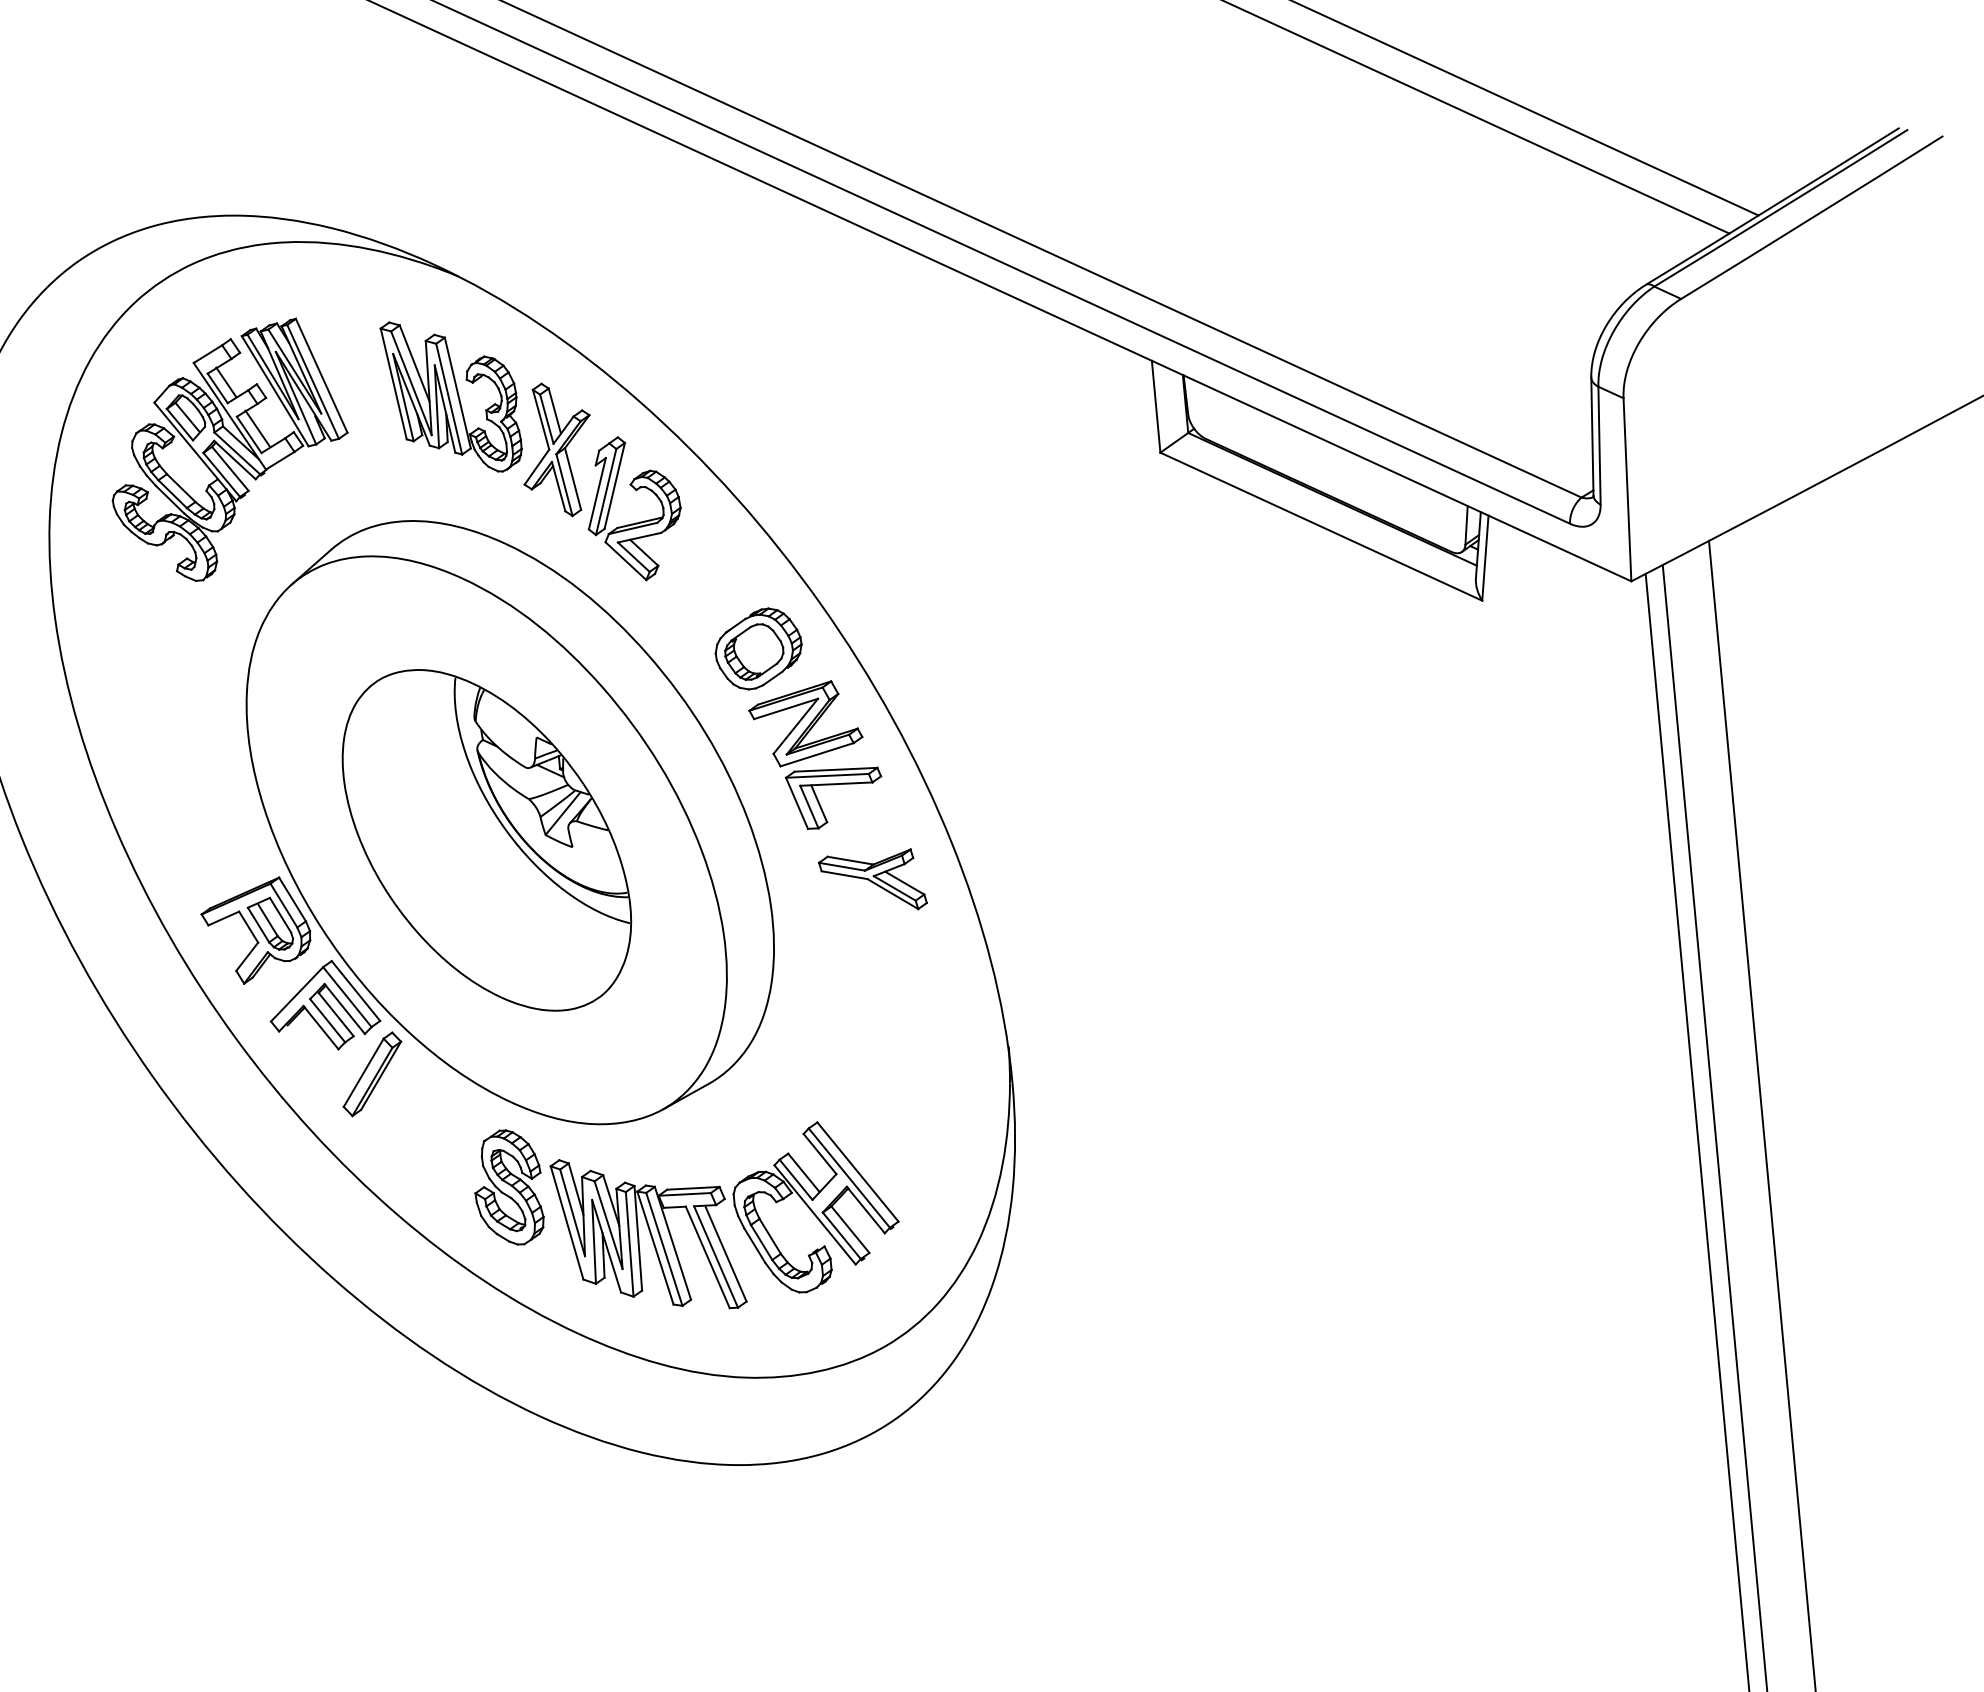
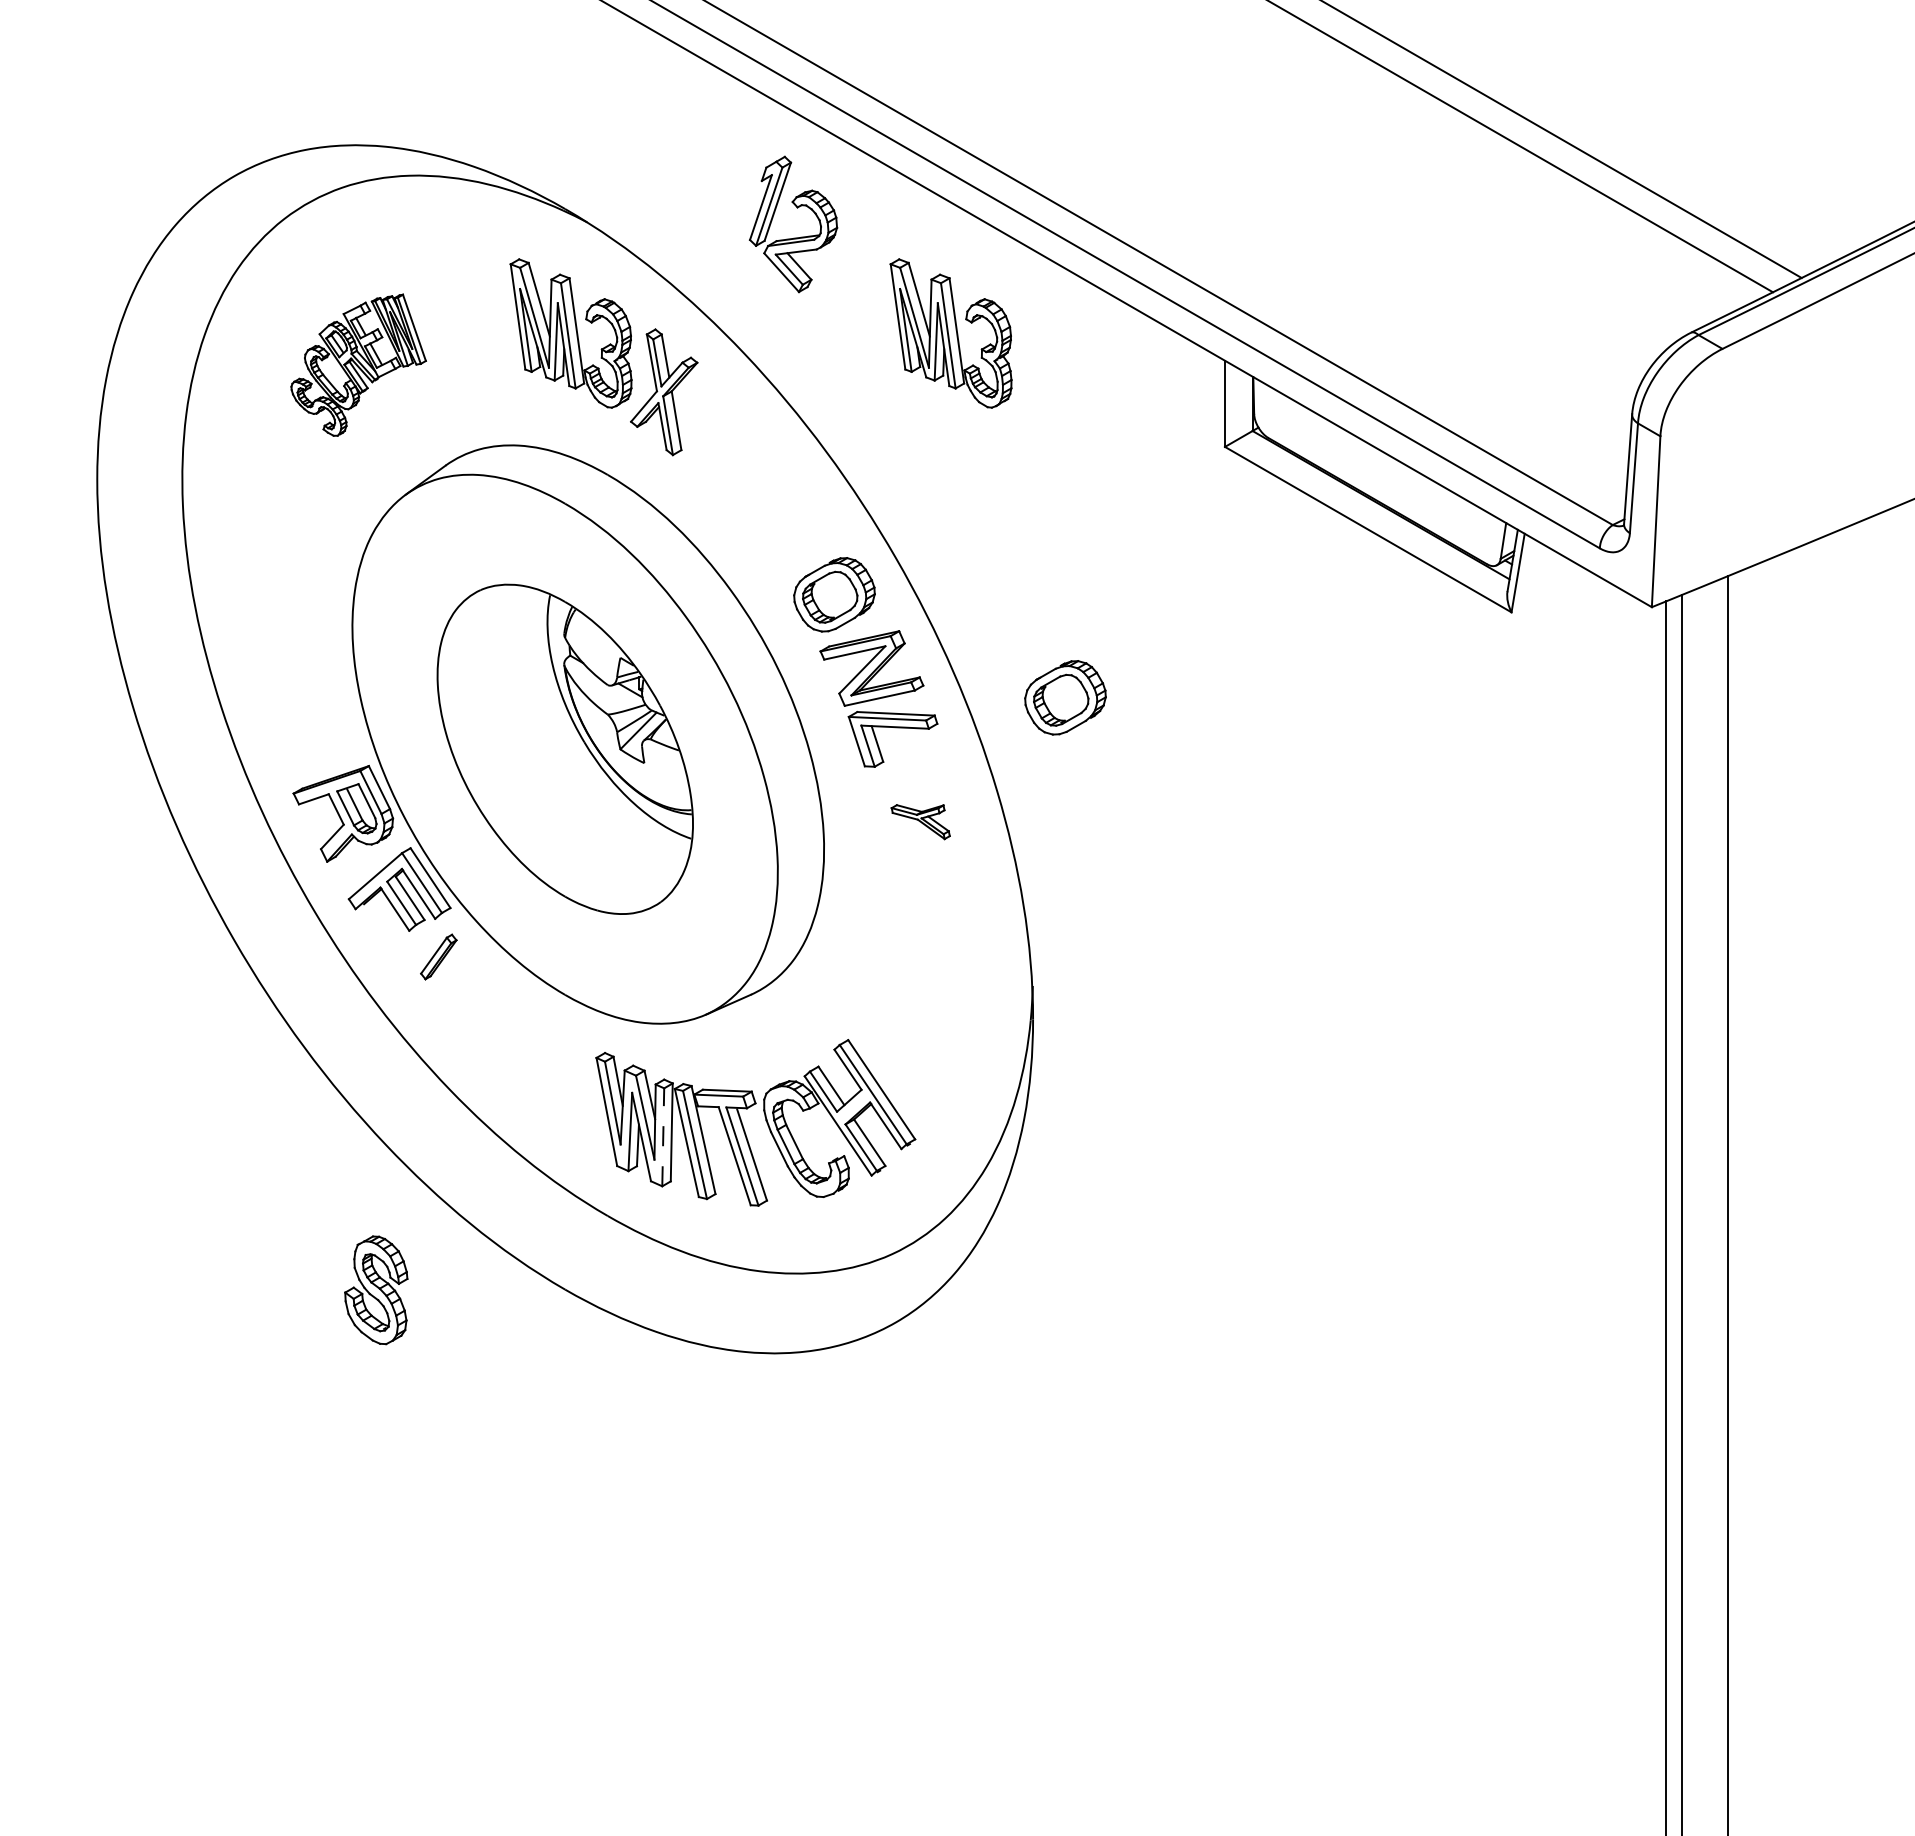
part: (856, 358) -> (950, 333), added
part: (228, 450) -> (358, 364), size x0.6
part: (635, 522) -> (793, 237), moved
part: (1015, 735) -> (1065, 697), added
part: (872, 882) -> (920, 821), size x0.6
part: (372, 1073) -> (438, 956), size x0.6
part: (508, 1188) -> (376, 1290), moved
line: (629, 1244) -> (663, 1137), solid -> dashed

